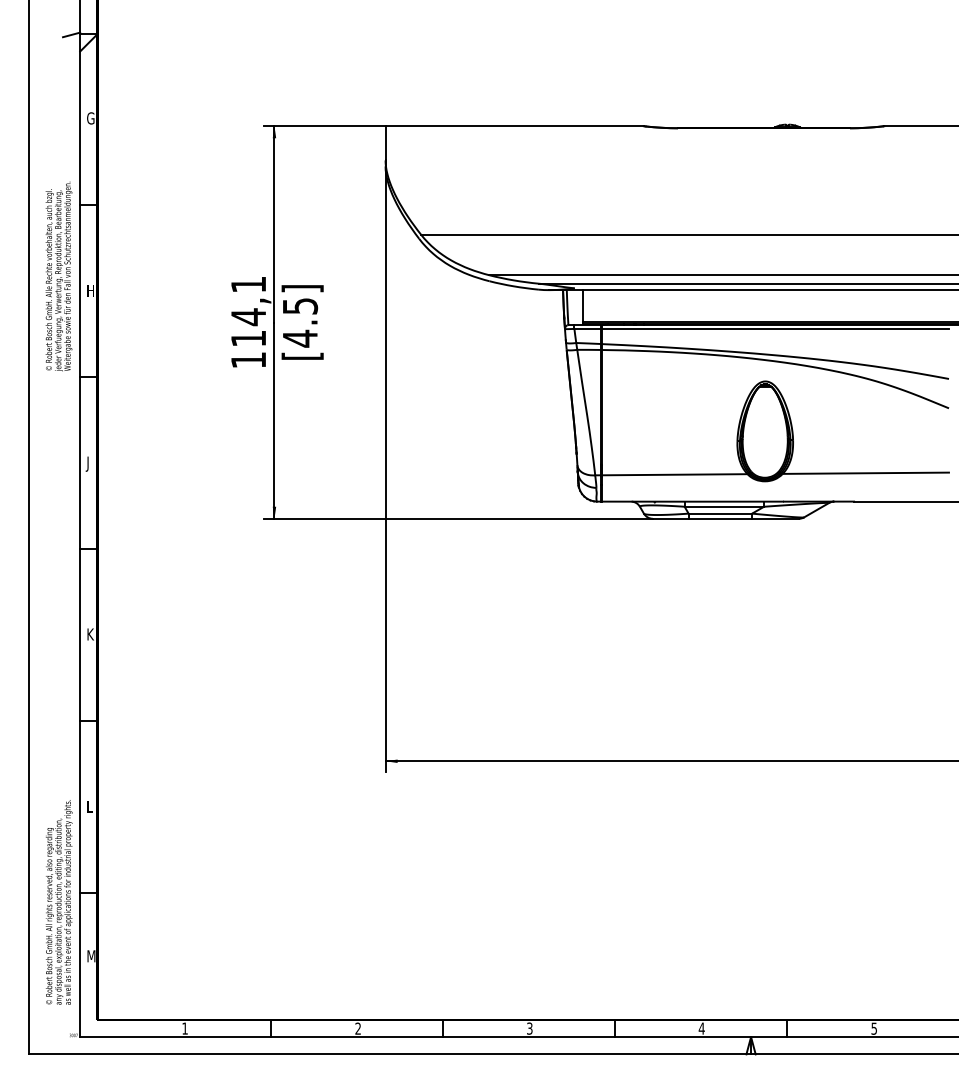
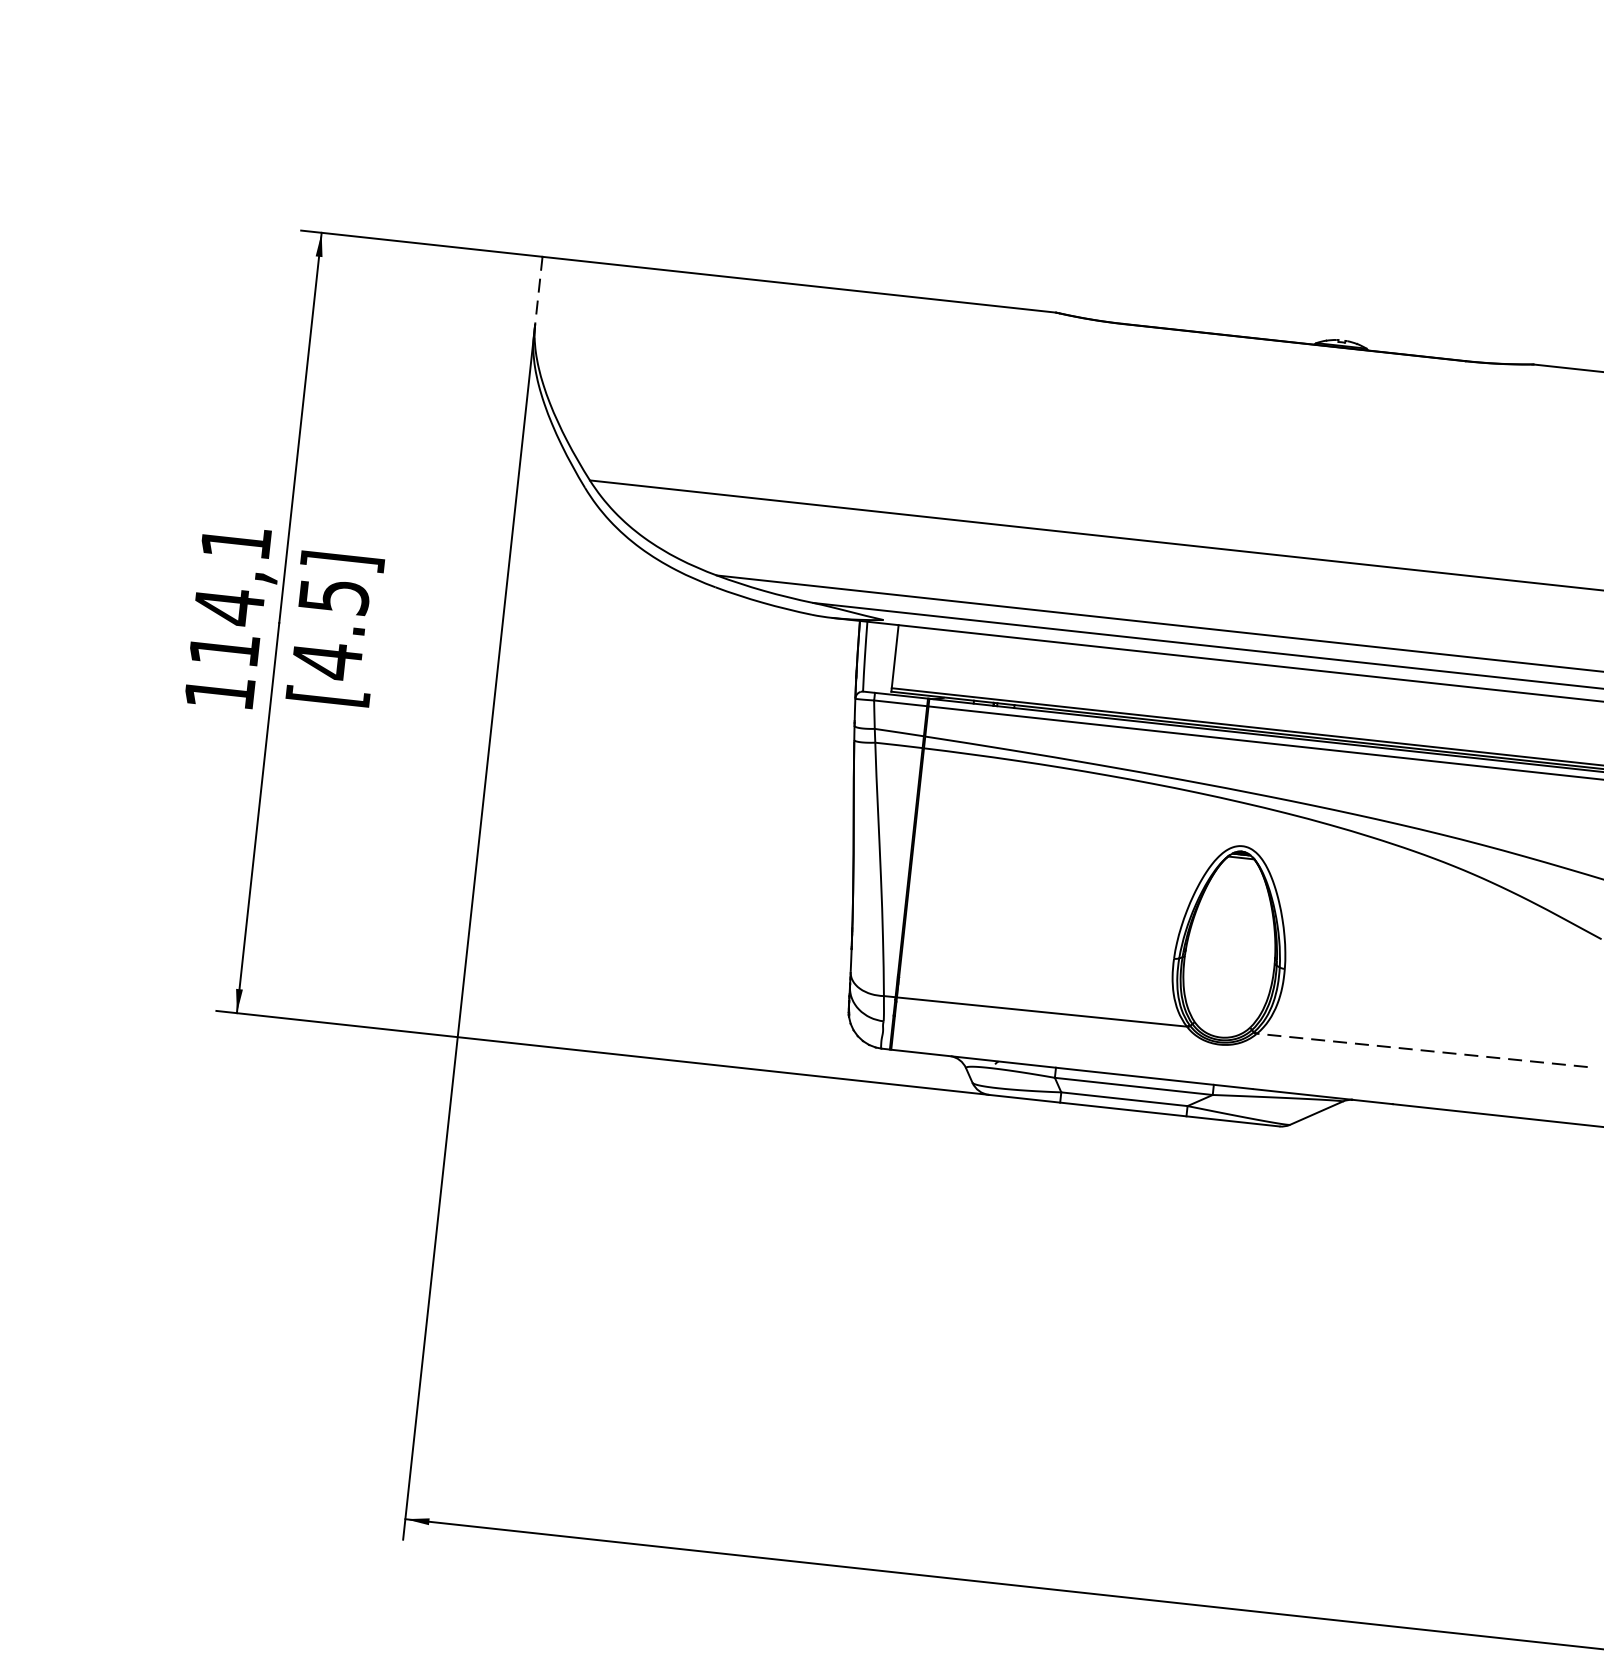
line: (385, 146) -> (538, 297), solid -> dashed
line: (865, 473) -> (1421, 1050), solid -> dashed

